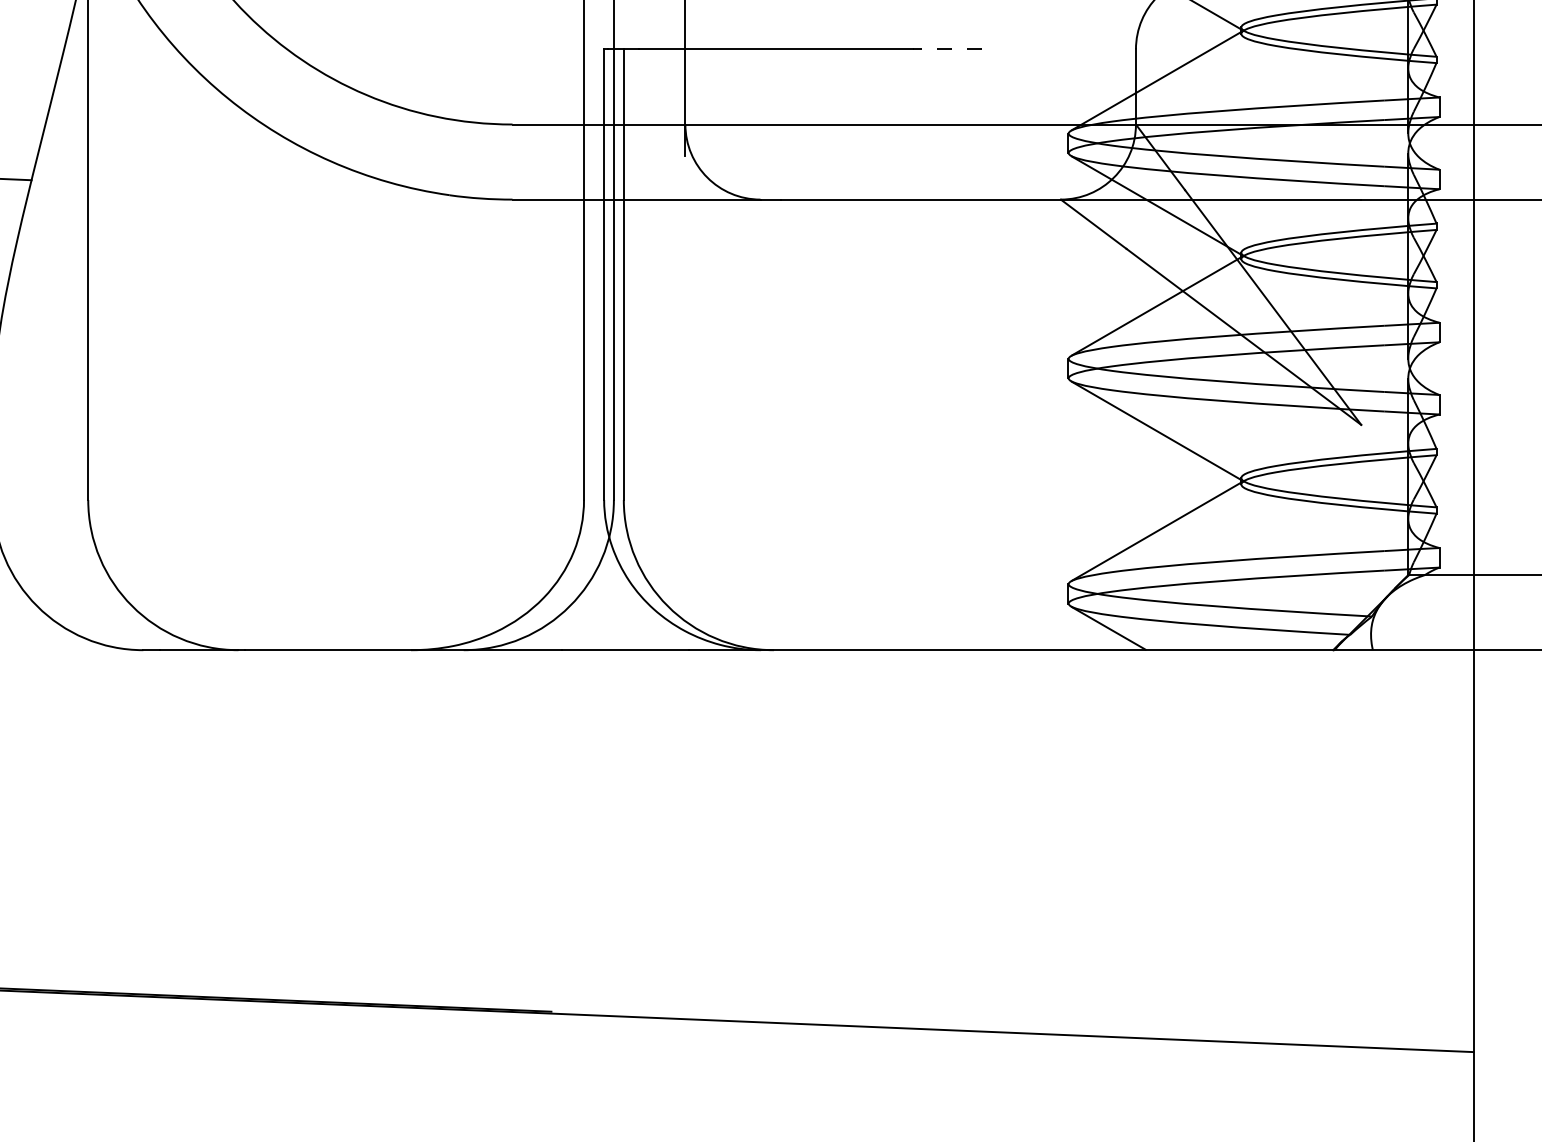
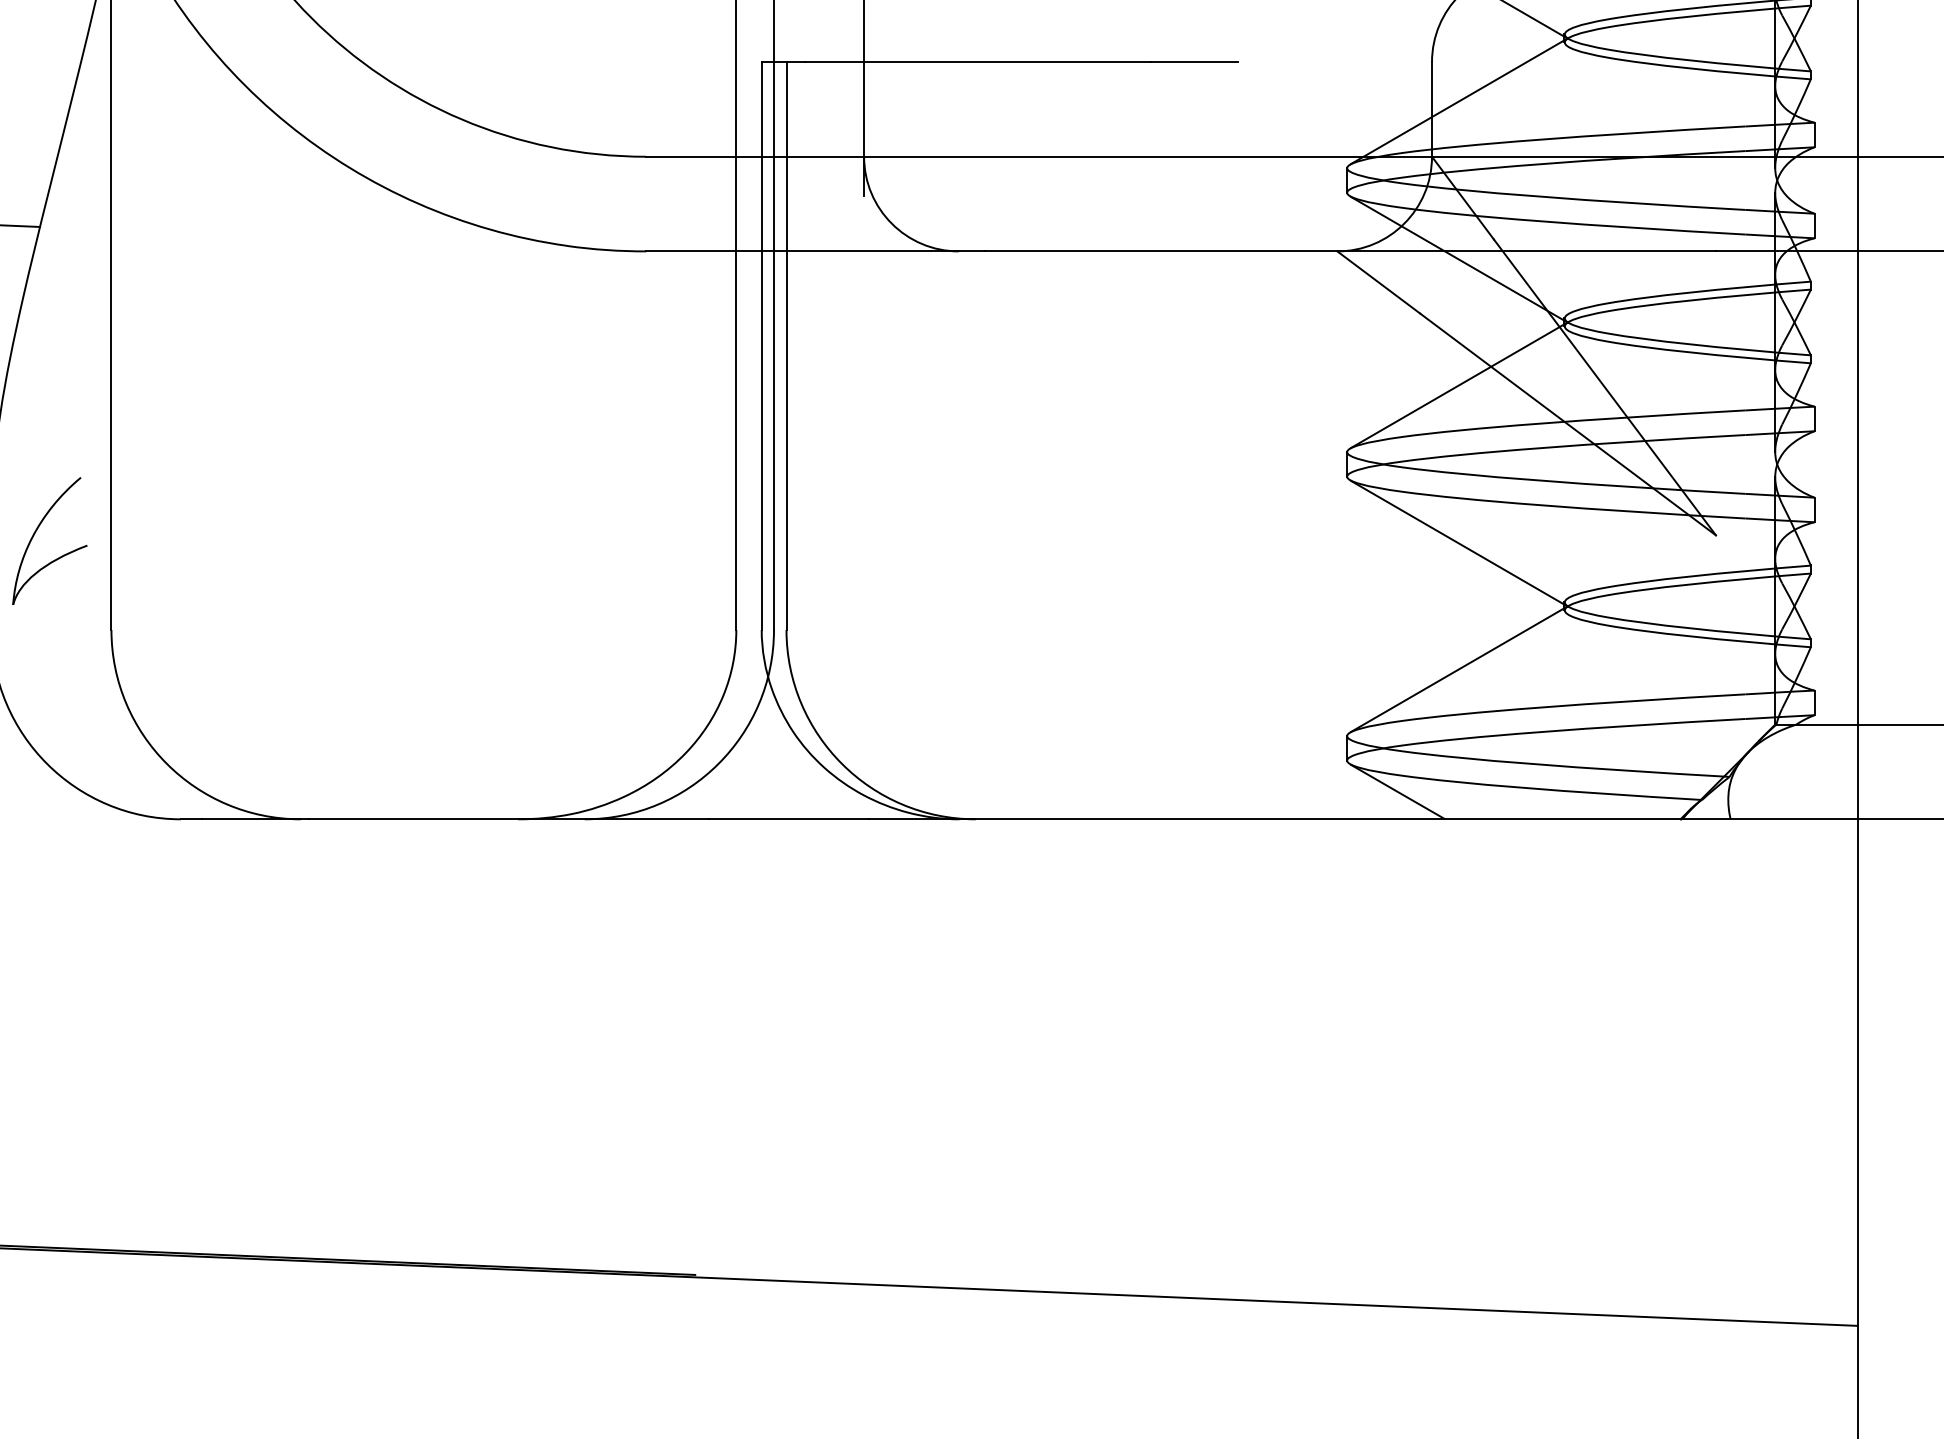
line: (947, 49) -> (1194, 62), dashed -> solid
part: (28, 422) -> (36, 532), added

